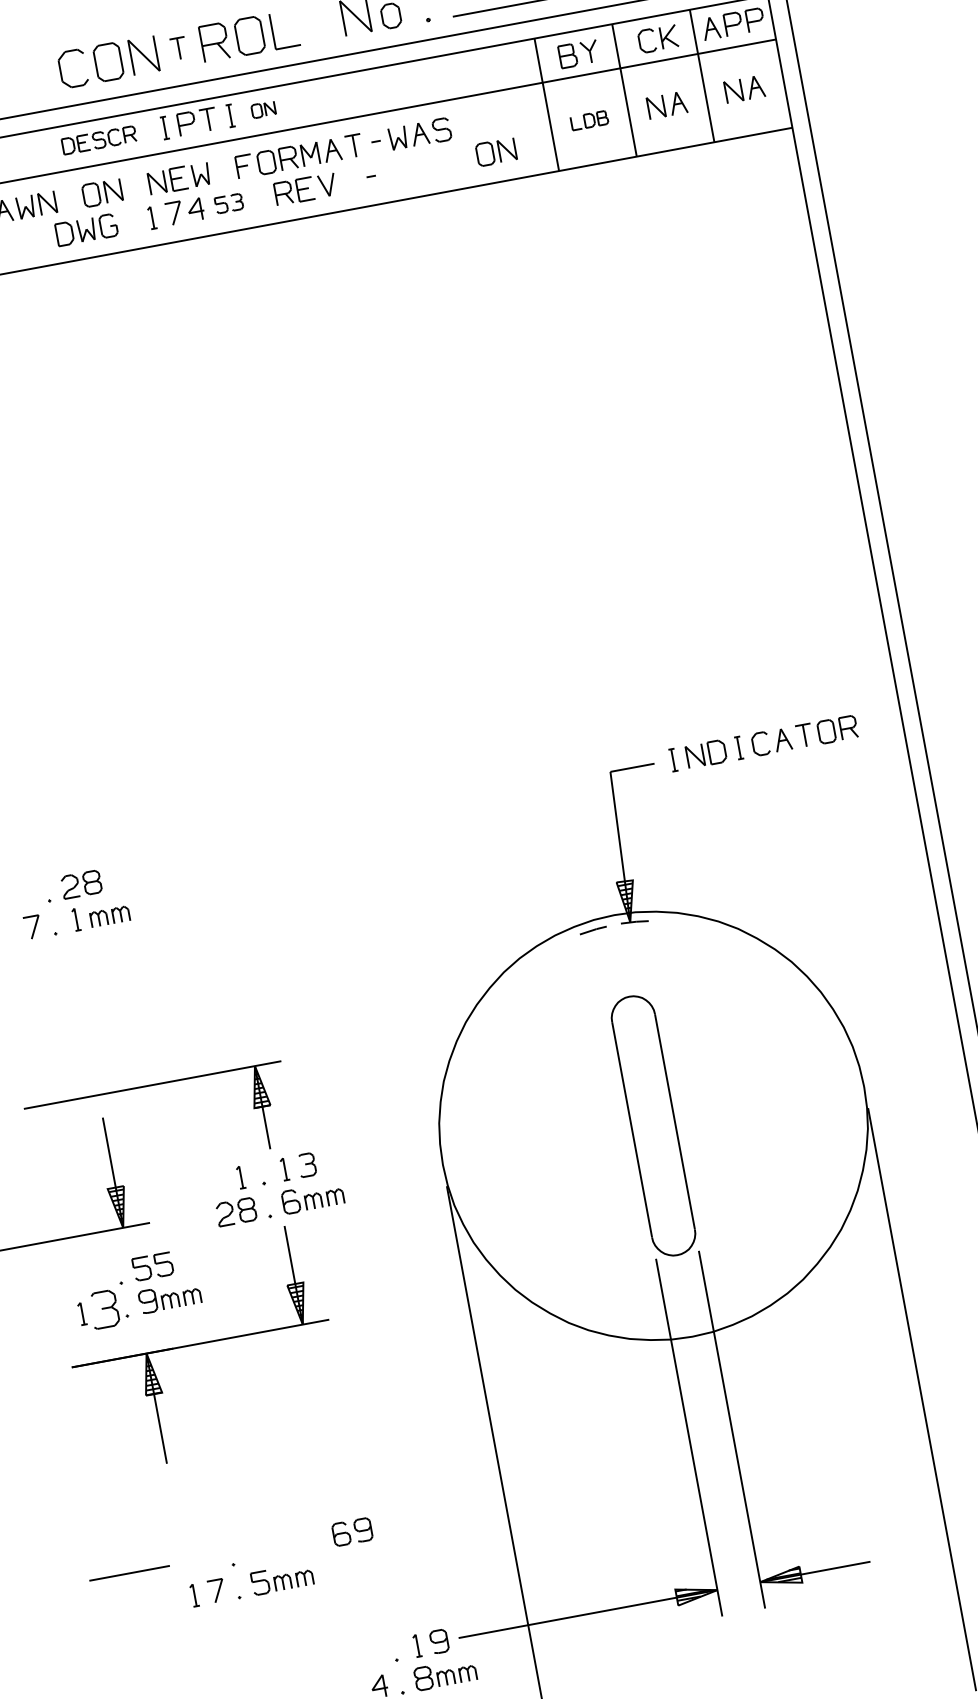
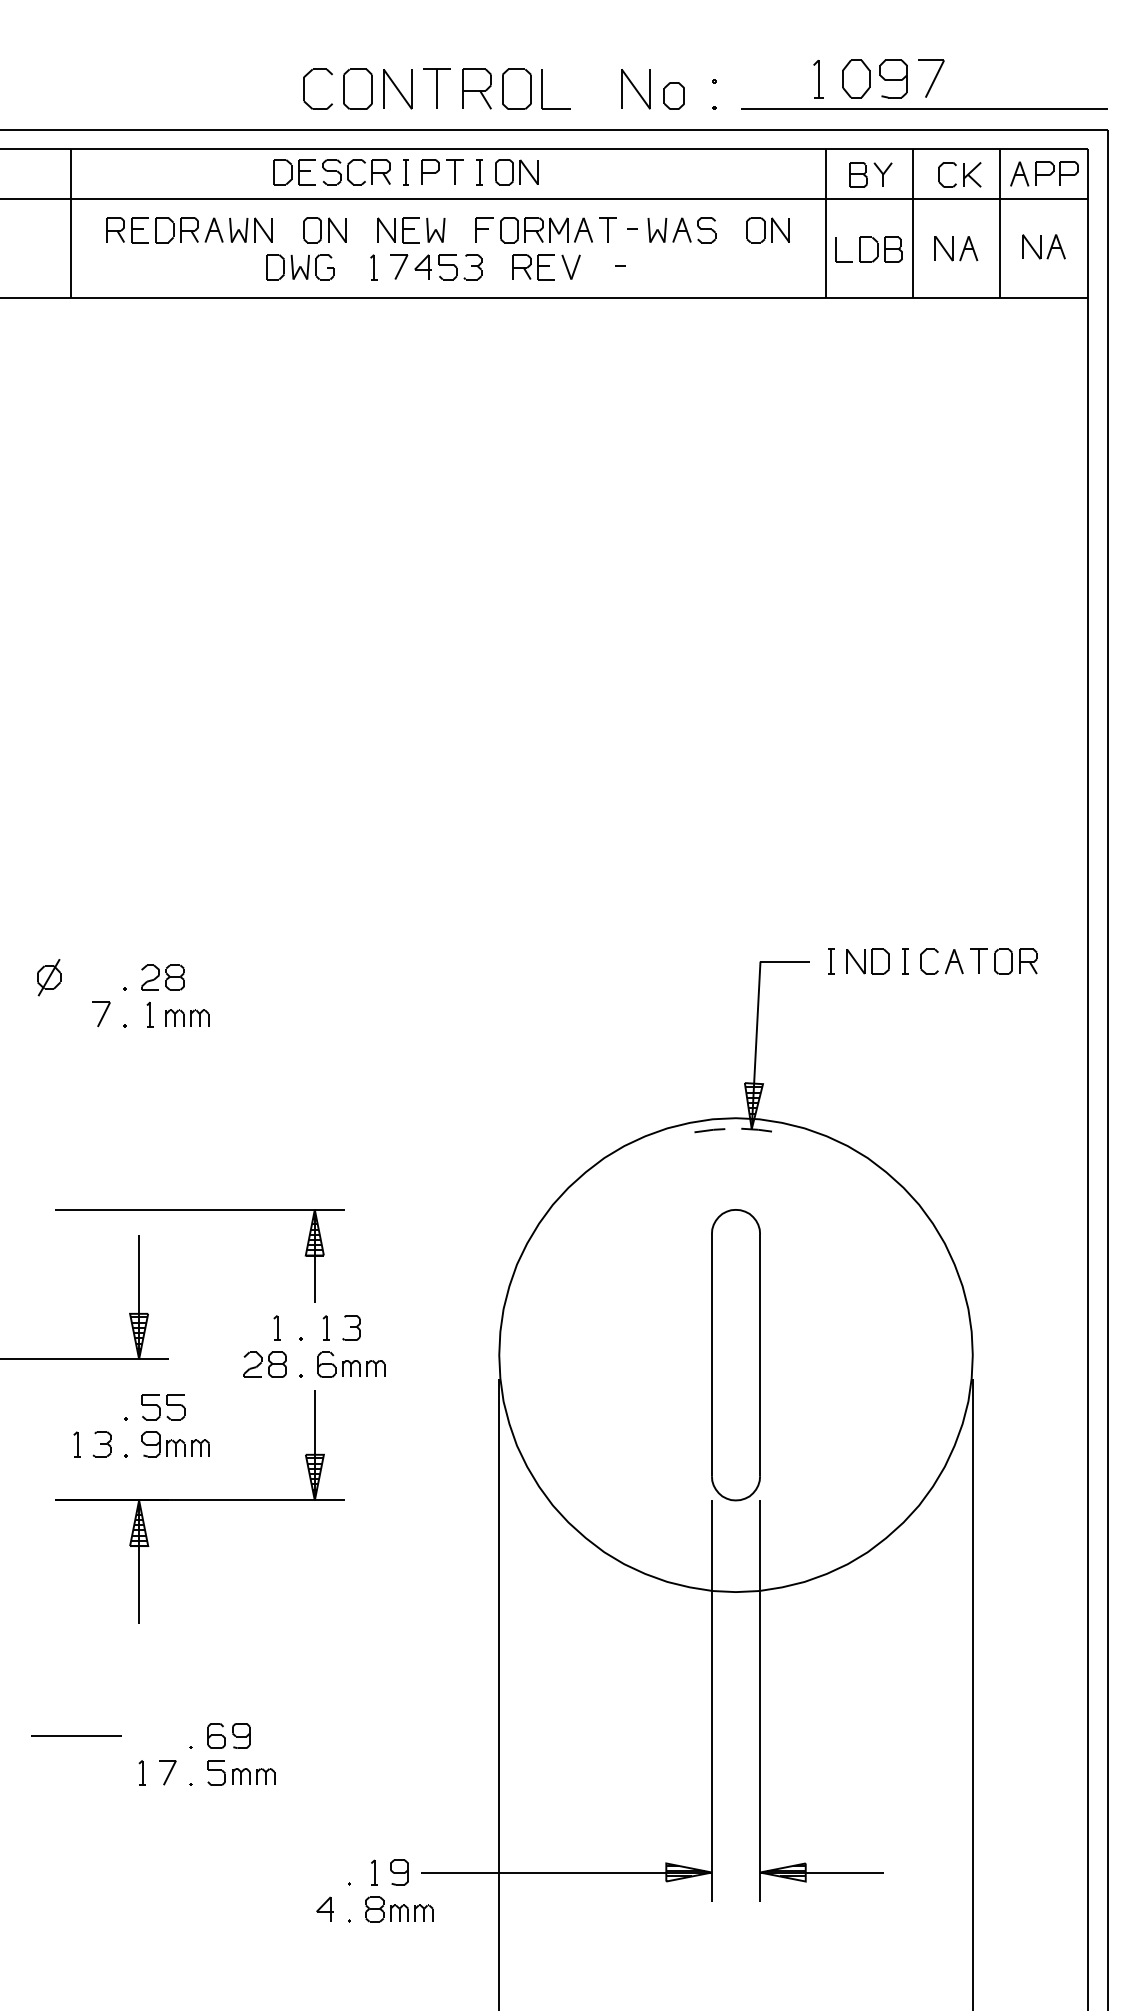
part: (178, 48) -> (436, 88), size x1.67
part: (263, 110) -> (516, 172), size x1.67
part: (589, 120) -> (868, 249), size x1.67
part: (98, 140) -> (331, 172), size x1.43
part: (495, 152) -> (767, 230), moved
part: (229, 203) -> (460, 267), size x1.43
part: (103, 1309) -> (101, 1444), size x0.62
part: (351, 1531) -> (228, 1735), moved

